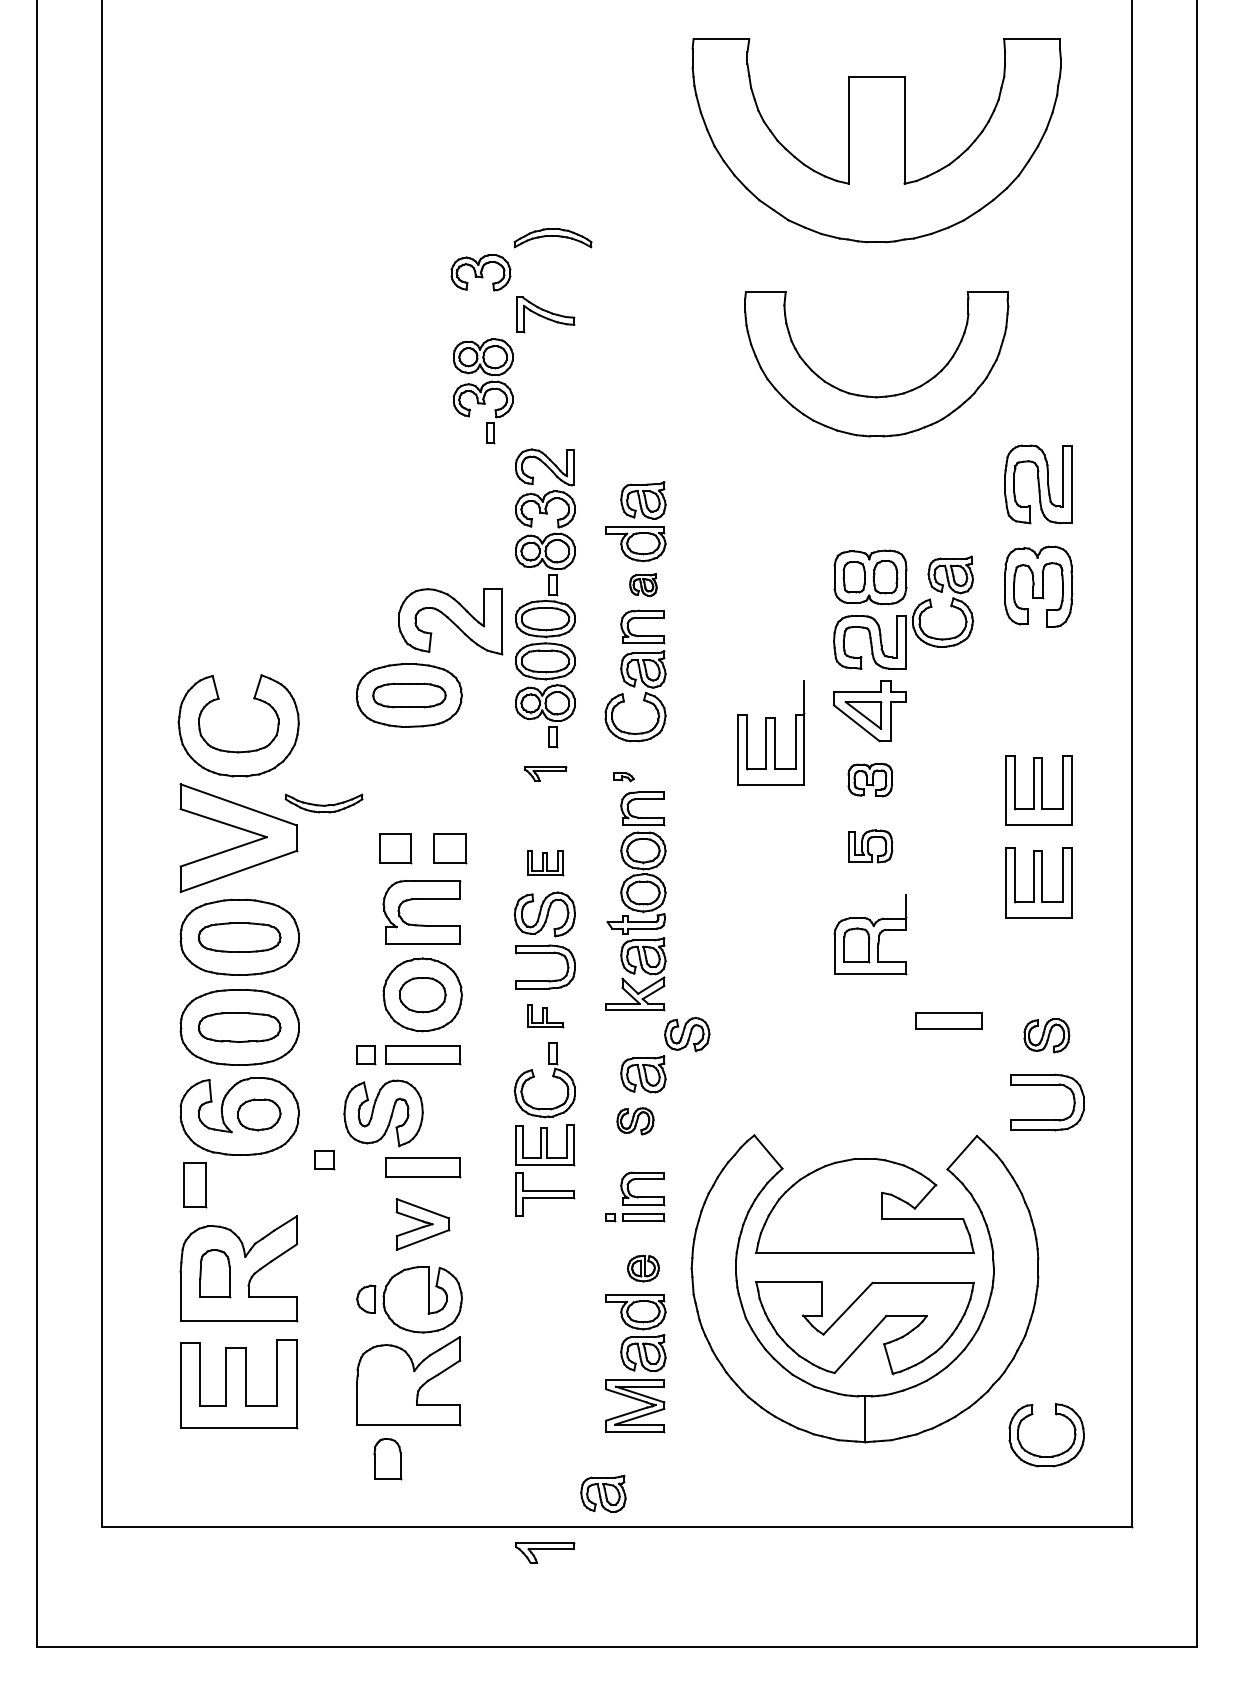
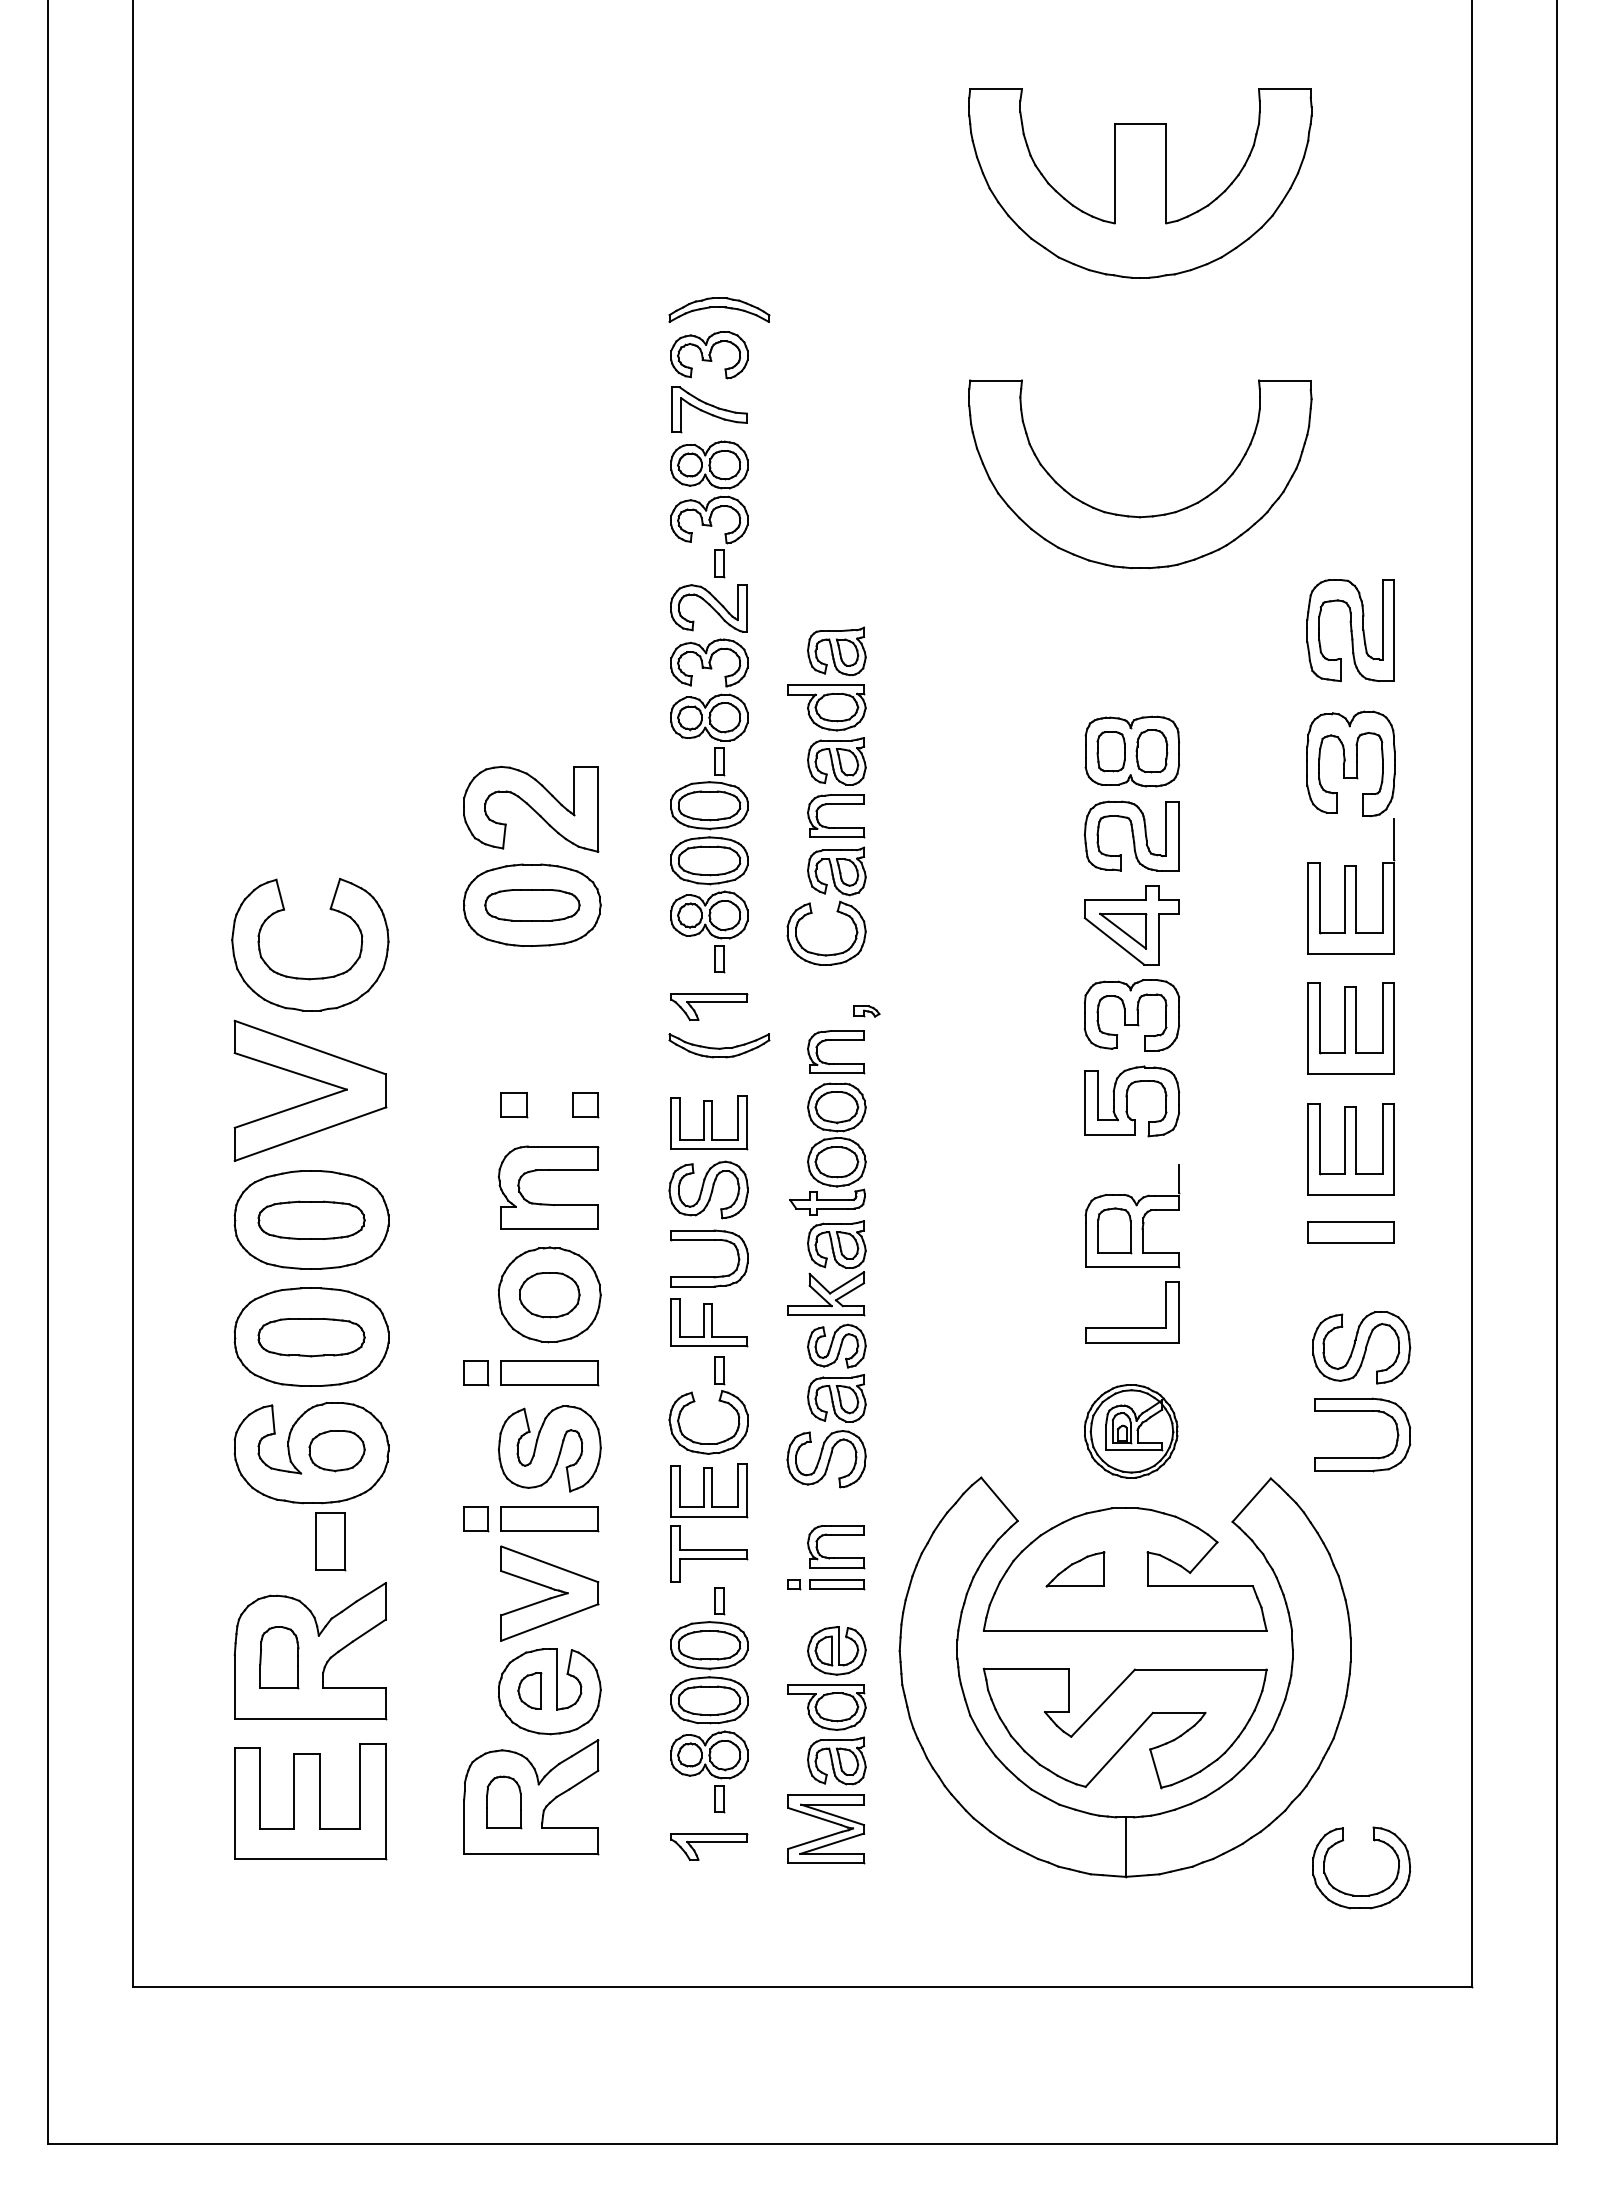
part: (876, 140) -> (1140, 183), size x0.71
part: (480, 273) -> (709, 355), moved
part: (483, 391) -> (709, 509), moved
part: (643, 585) -> (836, 761), size x1.67
part: (942, 592) -> (1225, 771), removed
part: (451, 621) -> (531, 809), moved
part: (771, 733) -> (1351, 886), moved
part: (545, 773) -> (709, 1006), size x1.43
part: (623, 777) -> (866, 1011), moved
part: (870, 780) -> (1132, 1015), size x1.67
part: (324, 803) -> (719, 1045), moved
part: (870, 846) -> (1132, 1101), size x1.67
part: (395, 849) -> (514, 1105), size x0.62
part: (450, 849) -> (585, 1105), size x0.62
part: (545, 862) -> (709, 1122), size x1.67
part: (545, 1016) -> (709, 1322), size x1.67
part: (870, 1019) -> (1132, 1327), added
part: (948, 1020) -> (1350, 1232), moved
part: (686, 1033) -> (836, 1345), moved
part: (1046, 1035) -> (1361, 1347), size x1.67
part: (869, 1099) -> (1130, 1431), added
part: (383, 1112) -> (549, 1448), moved
part: (635, 1121) -> (826, 1459), size x1.67
part: (324, 1159) -> (476, 1519), moved
part: (195, 1184) -> (330, 1541), moved
part: (826, 1205) -> (1075, 1569), added
part: (422, 1224) -> (549, 1593), size x1.43
part: (643, 1268) -> (836, 1650), size x1.43
part: (365, 1298) -> (529, 1690), moved
part: (545, 1306) -> (709, 1700), added
part: (387, 1458) -> (504, 1802), moved
part: (603, 1493) -> (784, 1943), removed
part: (545, 1552) -> (709, 1846), moved

